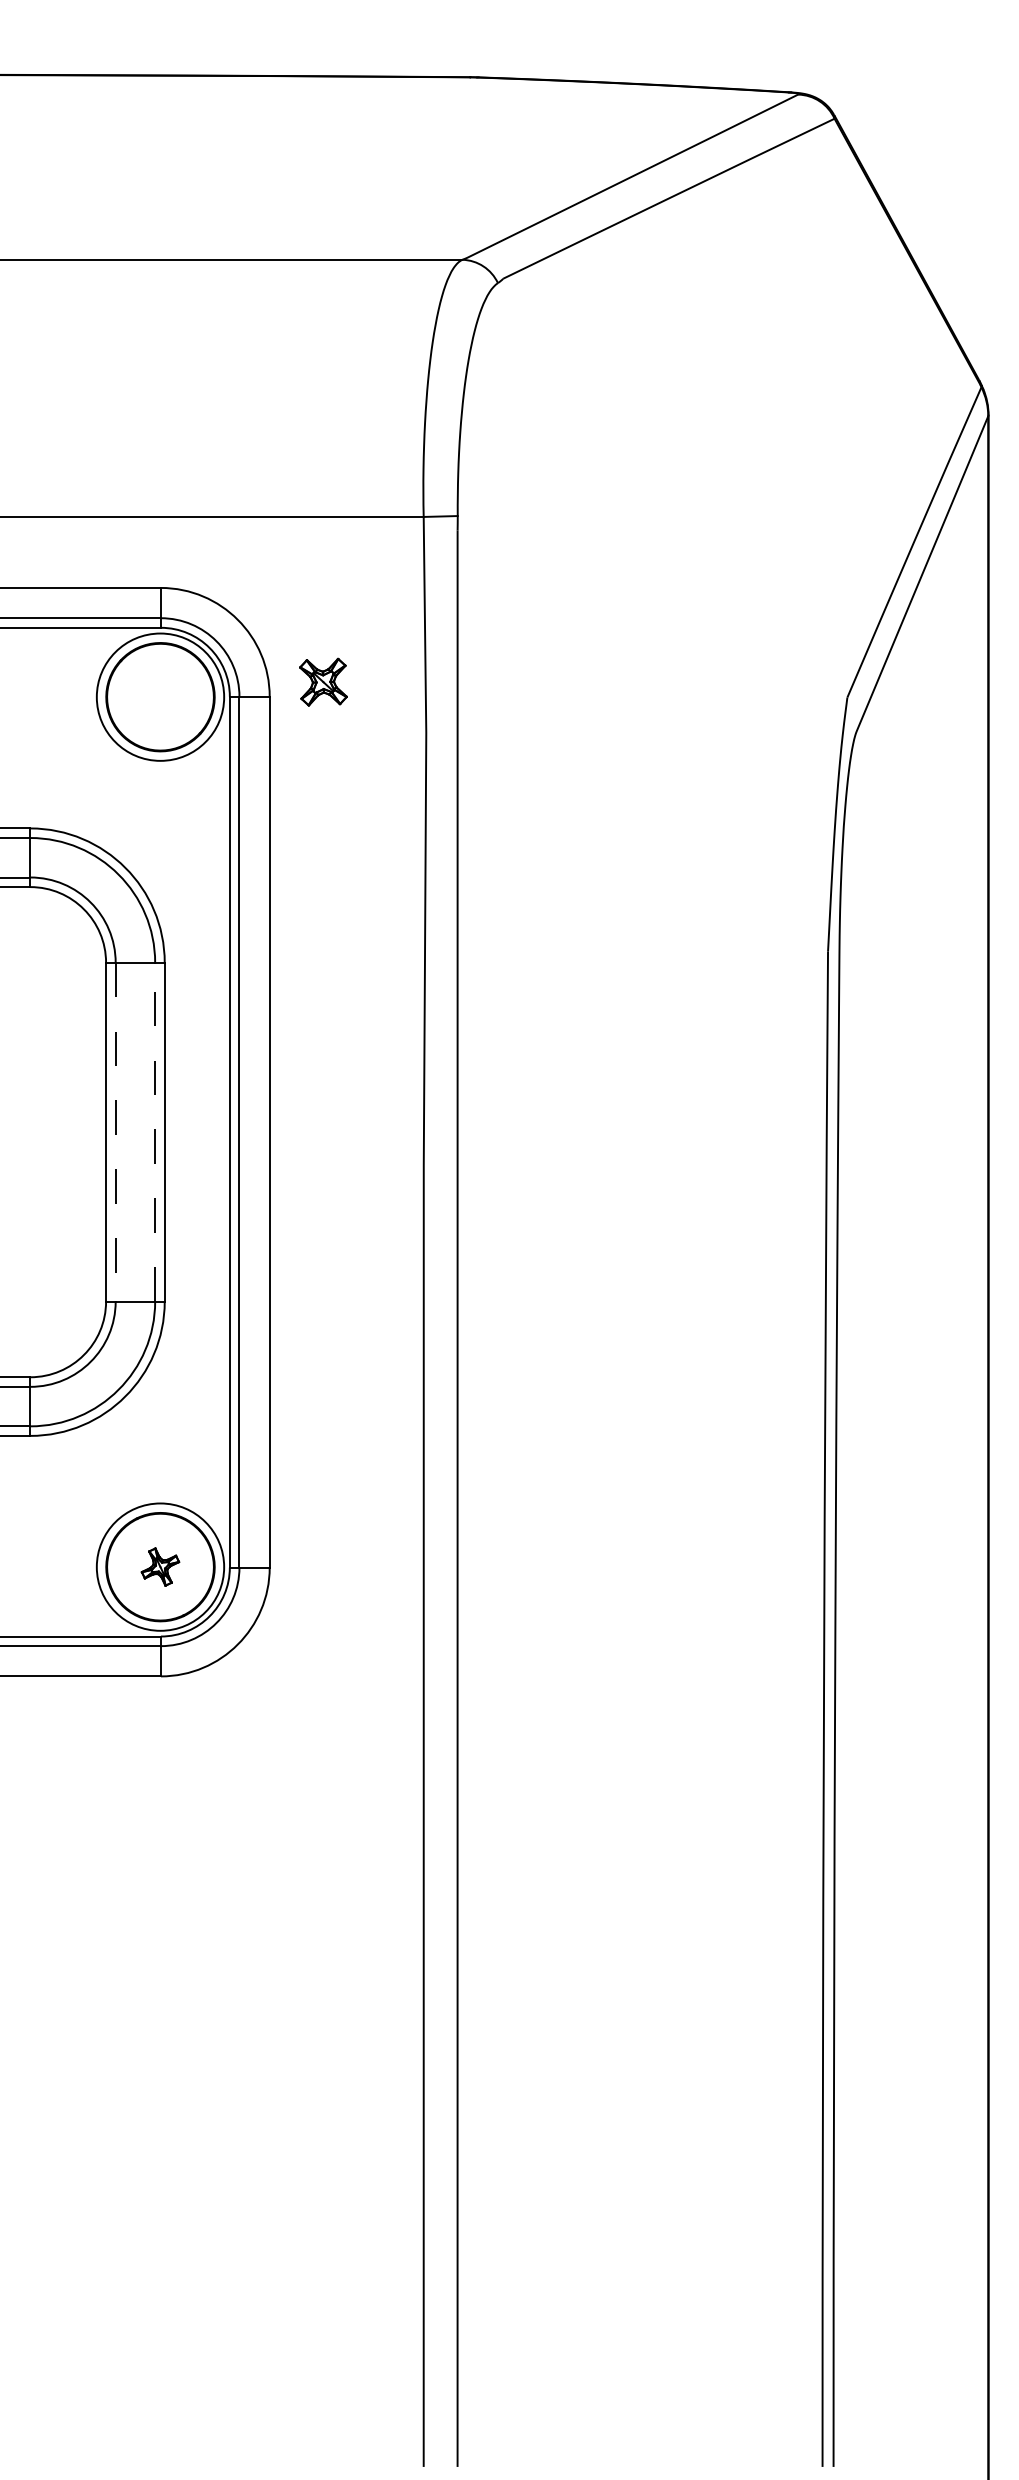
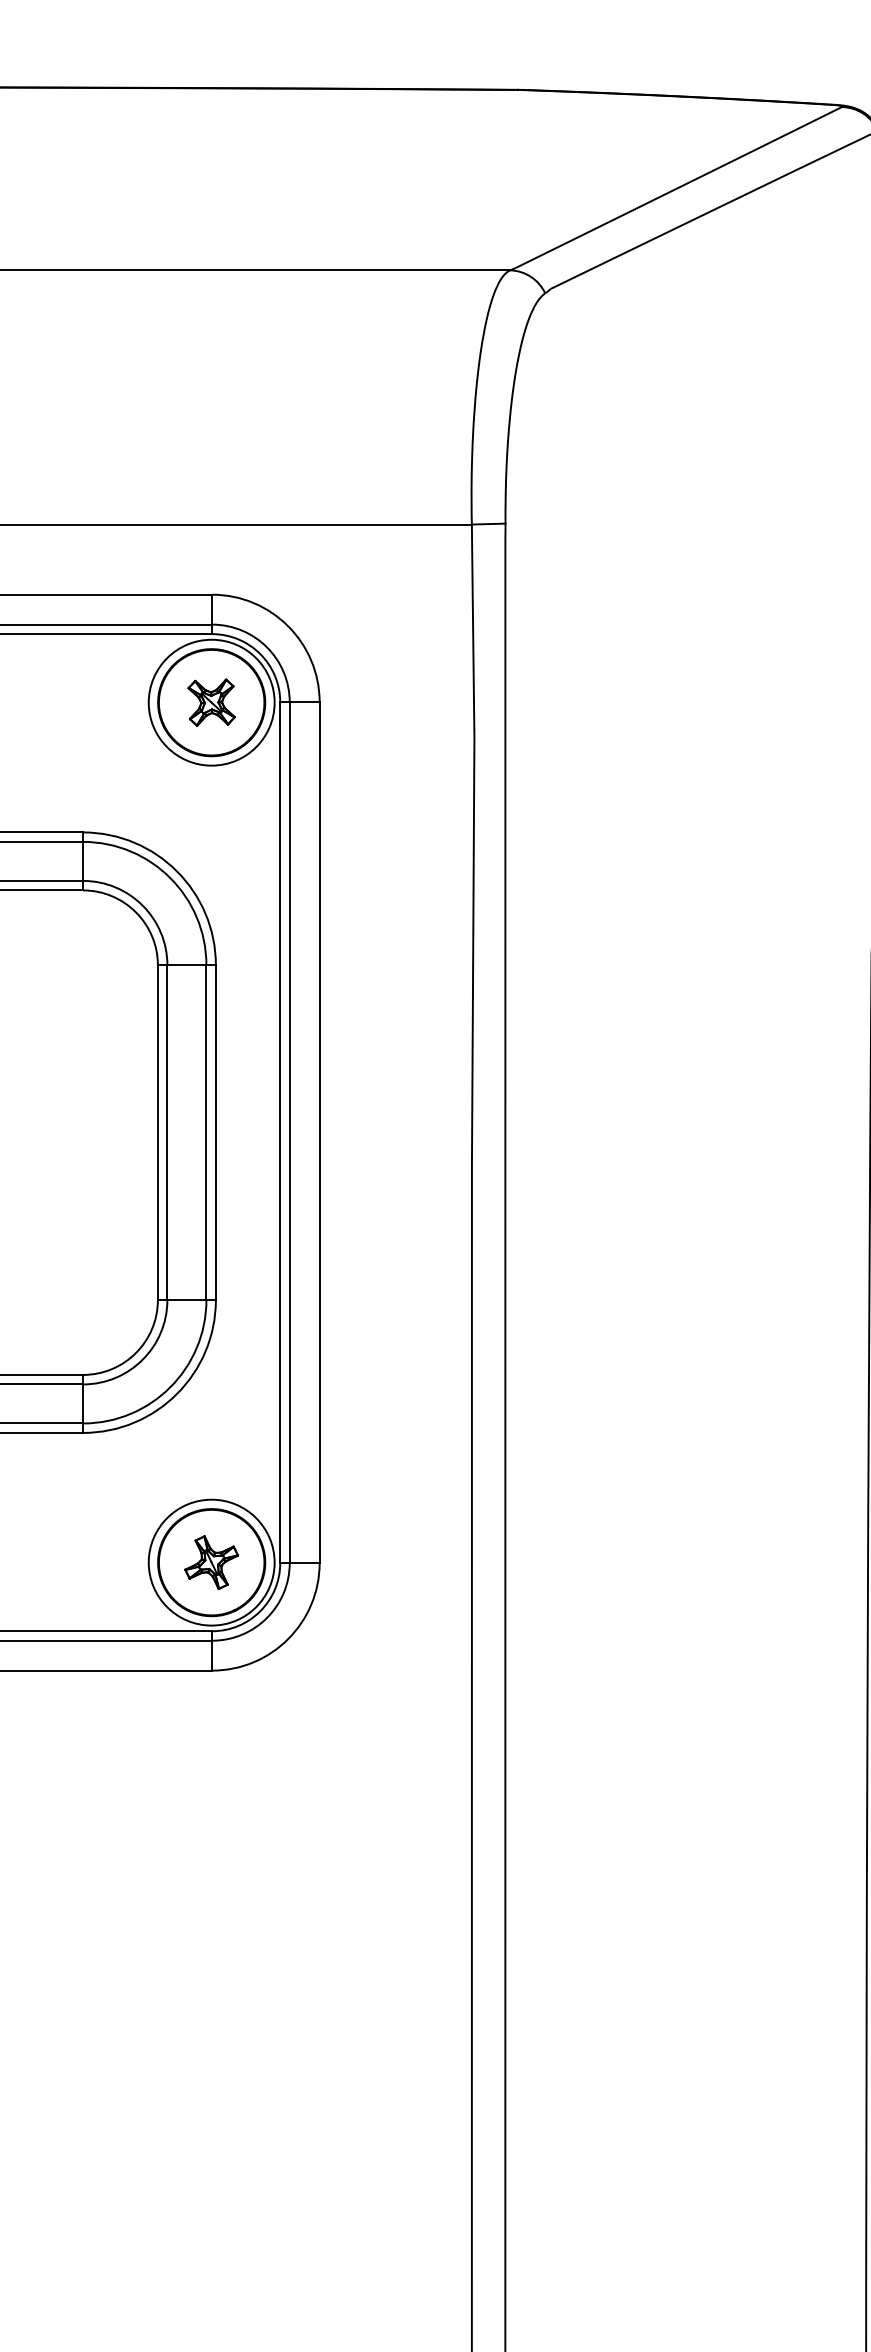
part: (323, 681) -> (211, 702), moved
line: (155, 1131) -> (206, 1132), dashed -> solid
line: (115, 1132) -> (167, 1133), dashed -> solid
part: (160, 1566) -> (211, 1562), size x1.43

